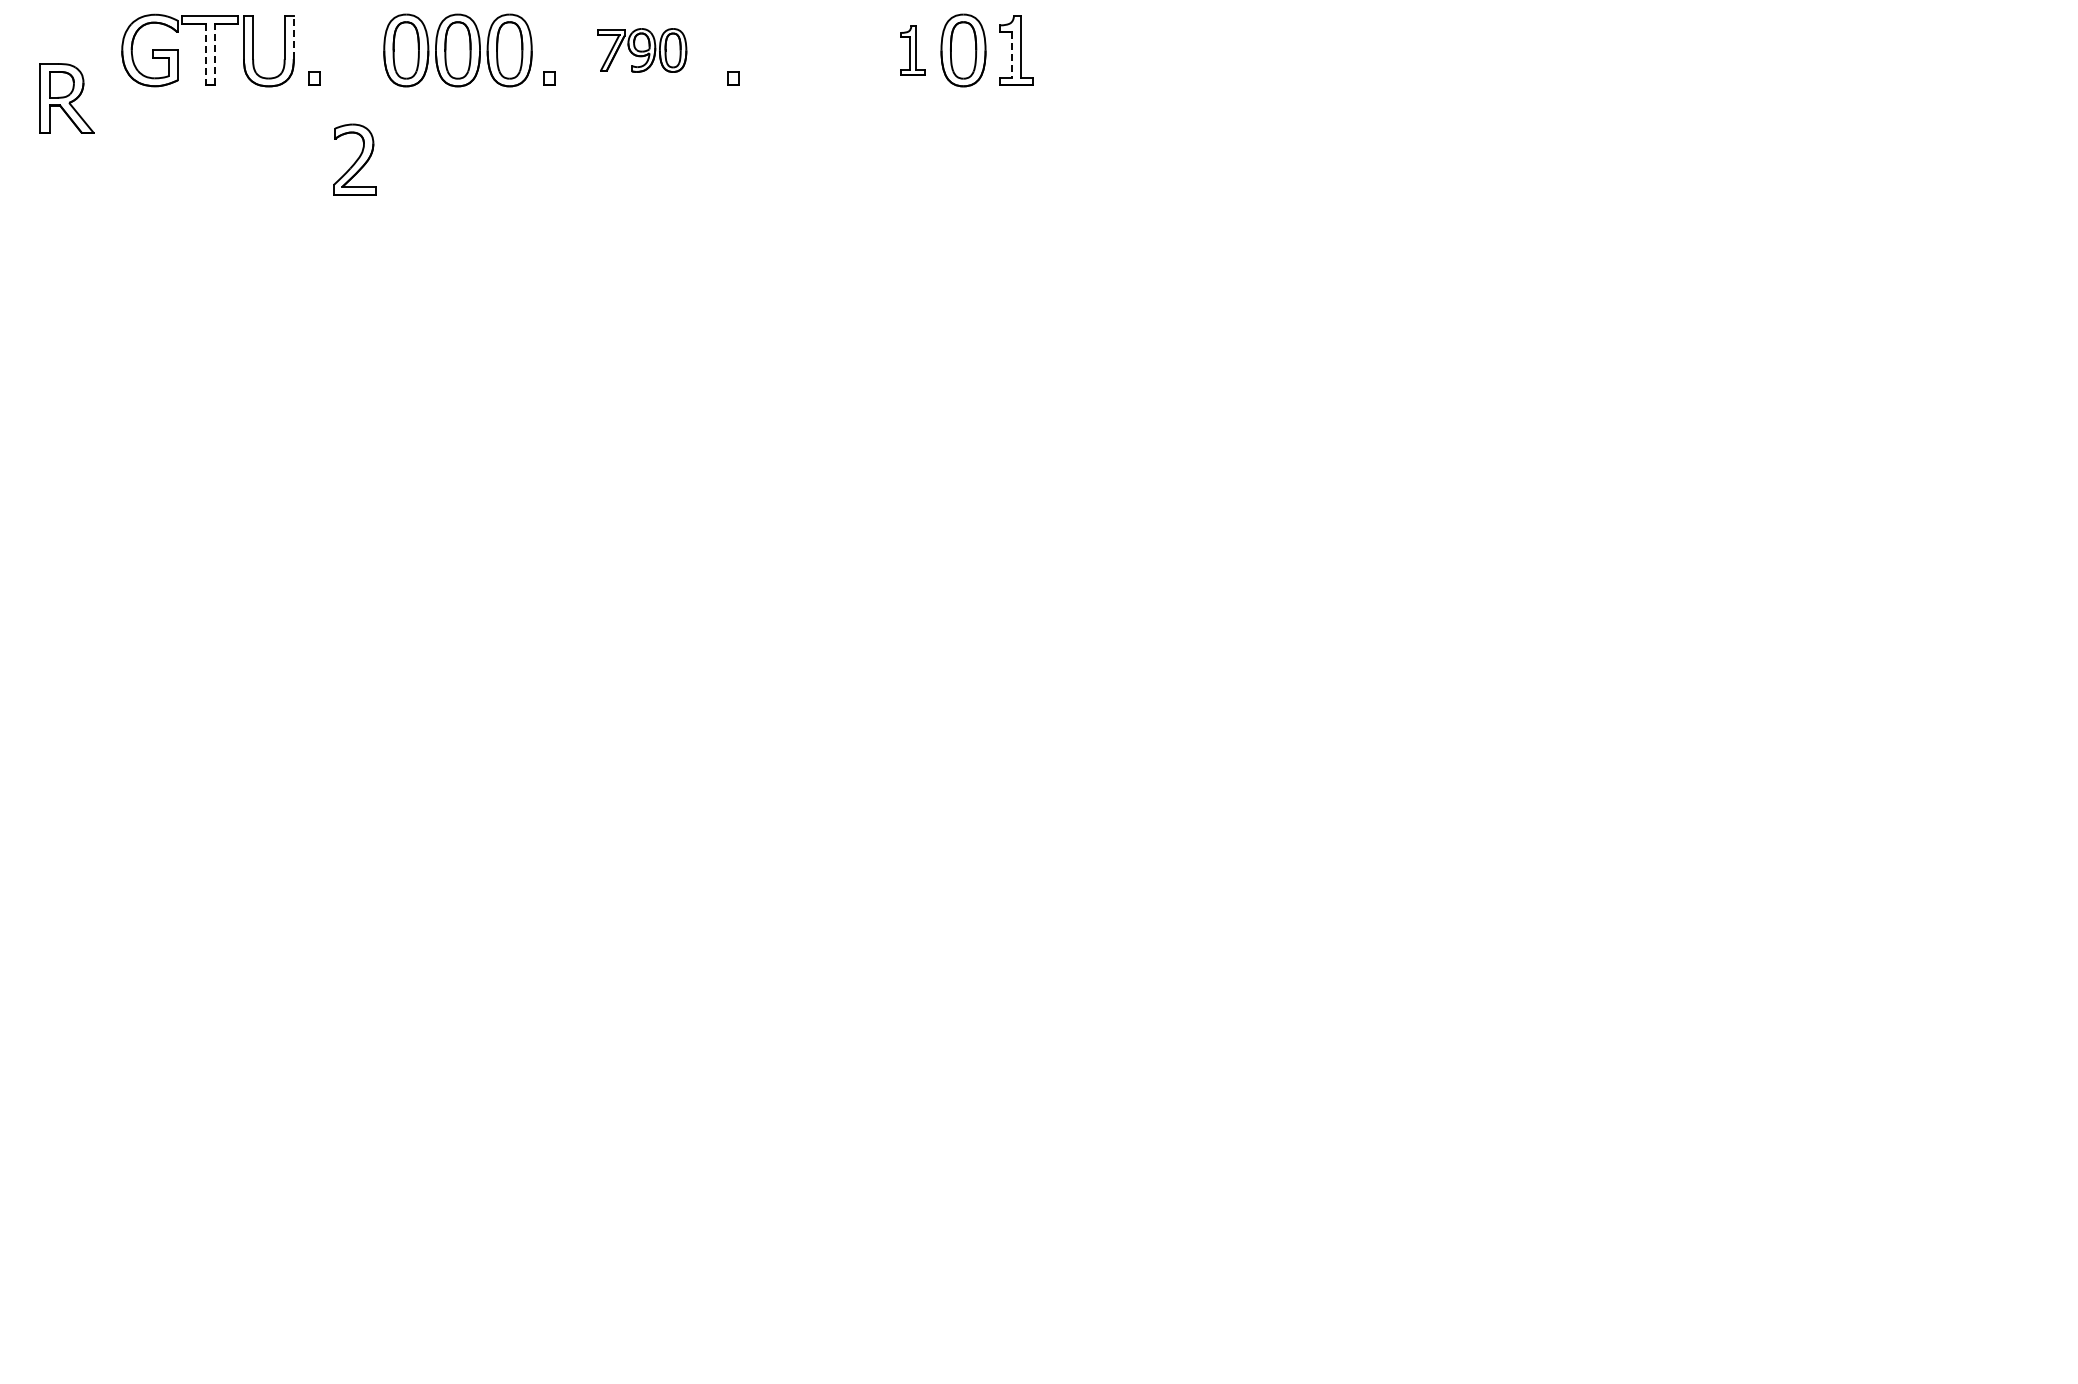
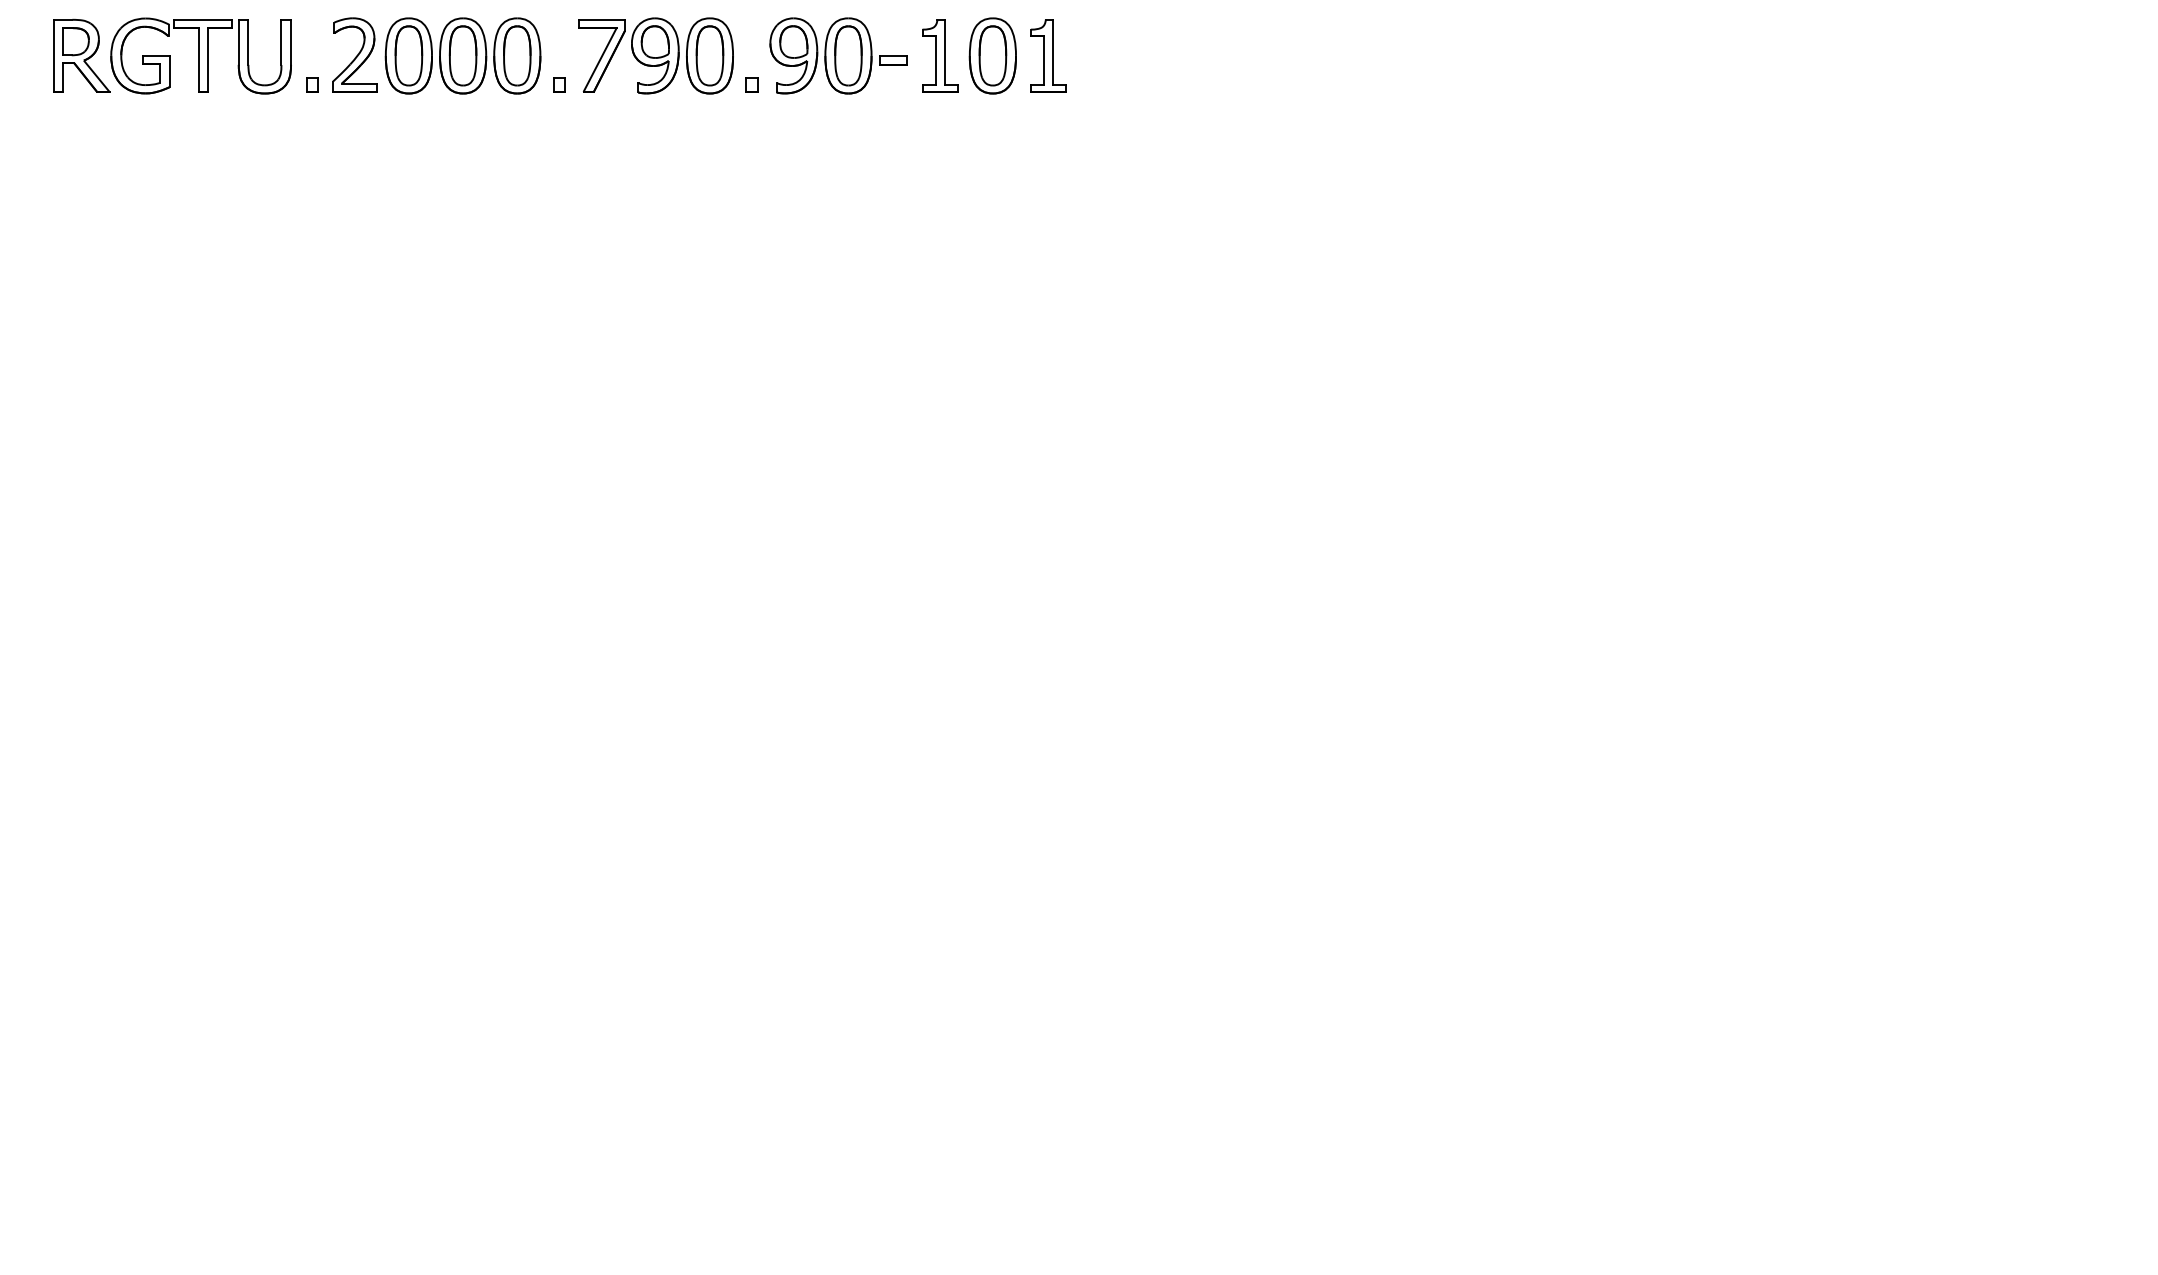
line: (293, 37) -> (290, 42), dashed -> solid
part: (642, 50) -> (656, 55), size x1.67
part: (816, 50) -> (838, 55), added
part: (912, 50) -> (939, 55), size x1.43
line: (214, 54) -> (207, 60), dashed -> solid
line: (205, 55) -> (198, 61), dashed -> solid
line: (1012, 55) -> (1044, 61), dashed -> solid
part: (66, 98) -> (81, 55), moved
part: (354, 159) -> (354, 54), moved

